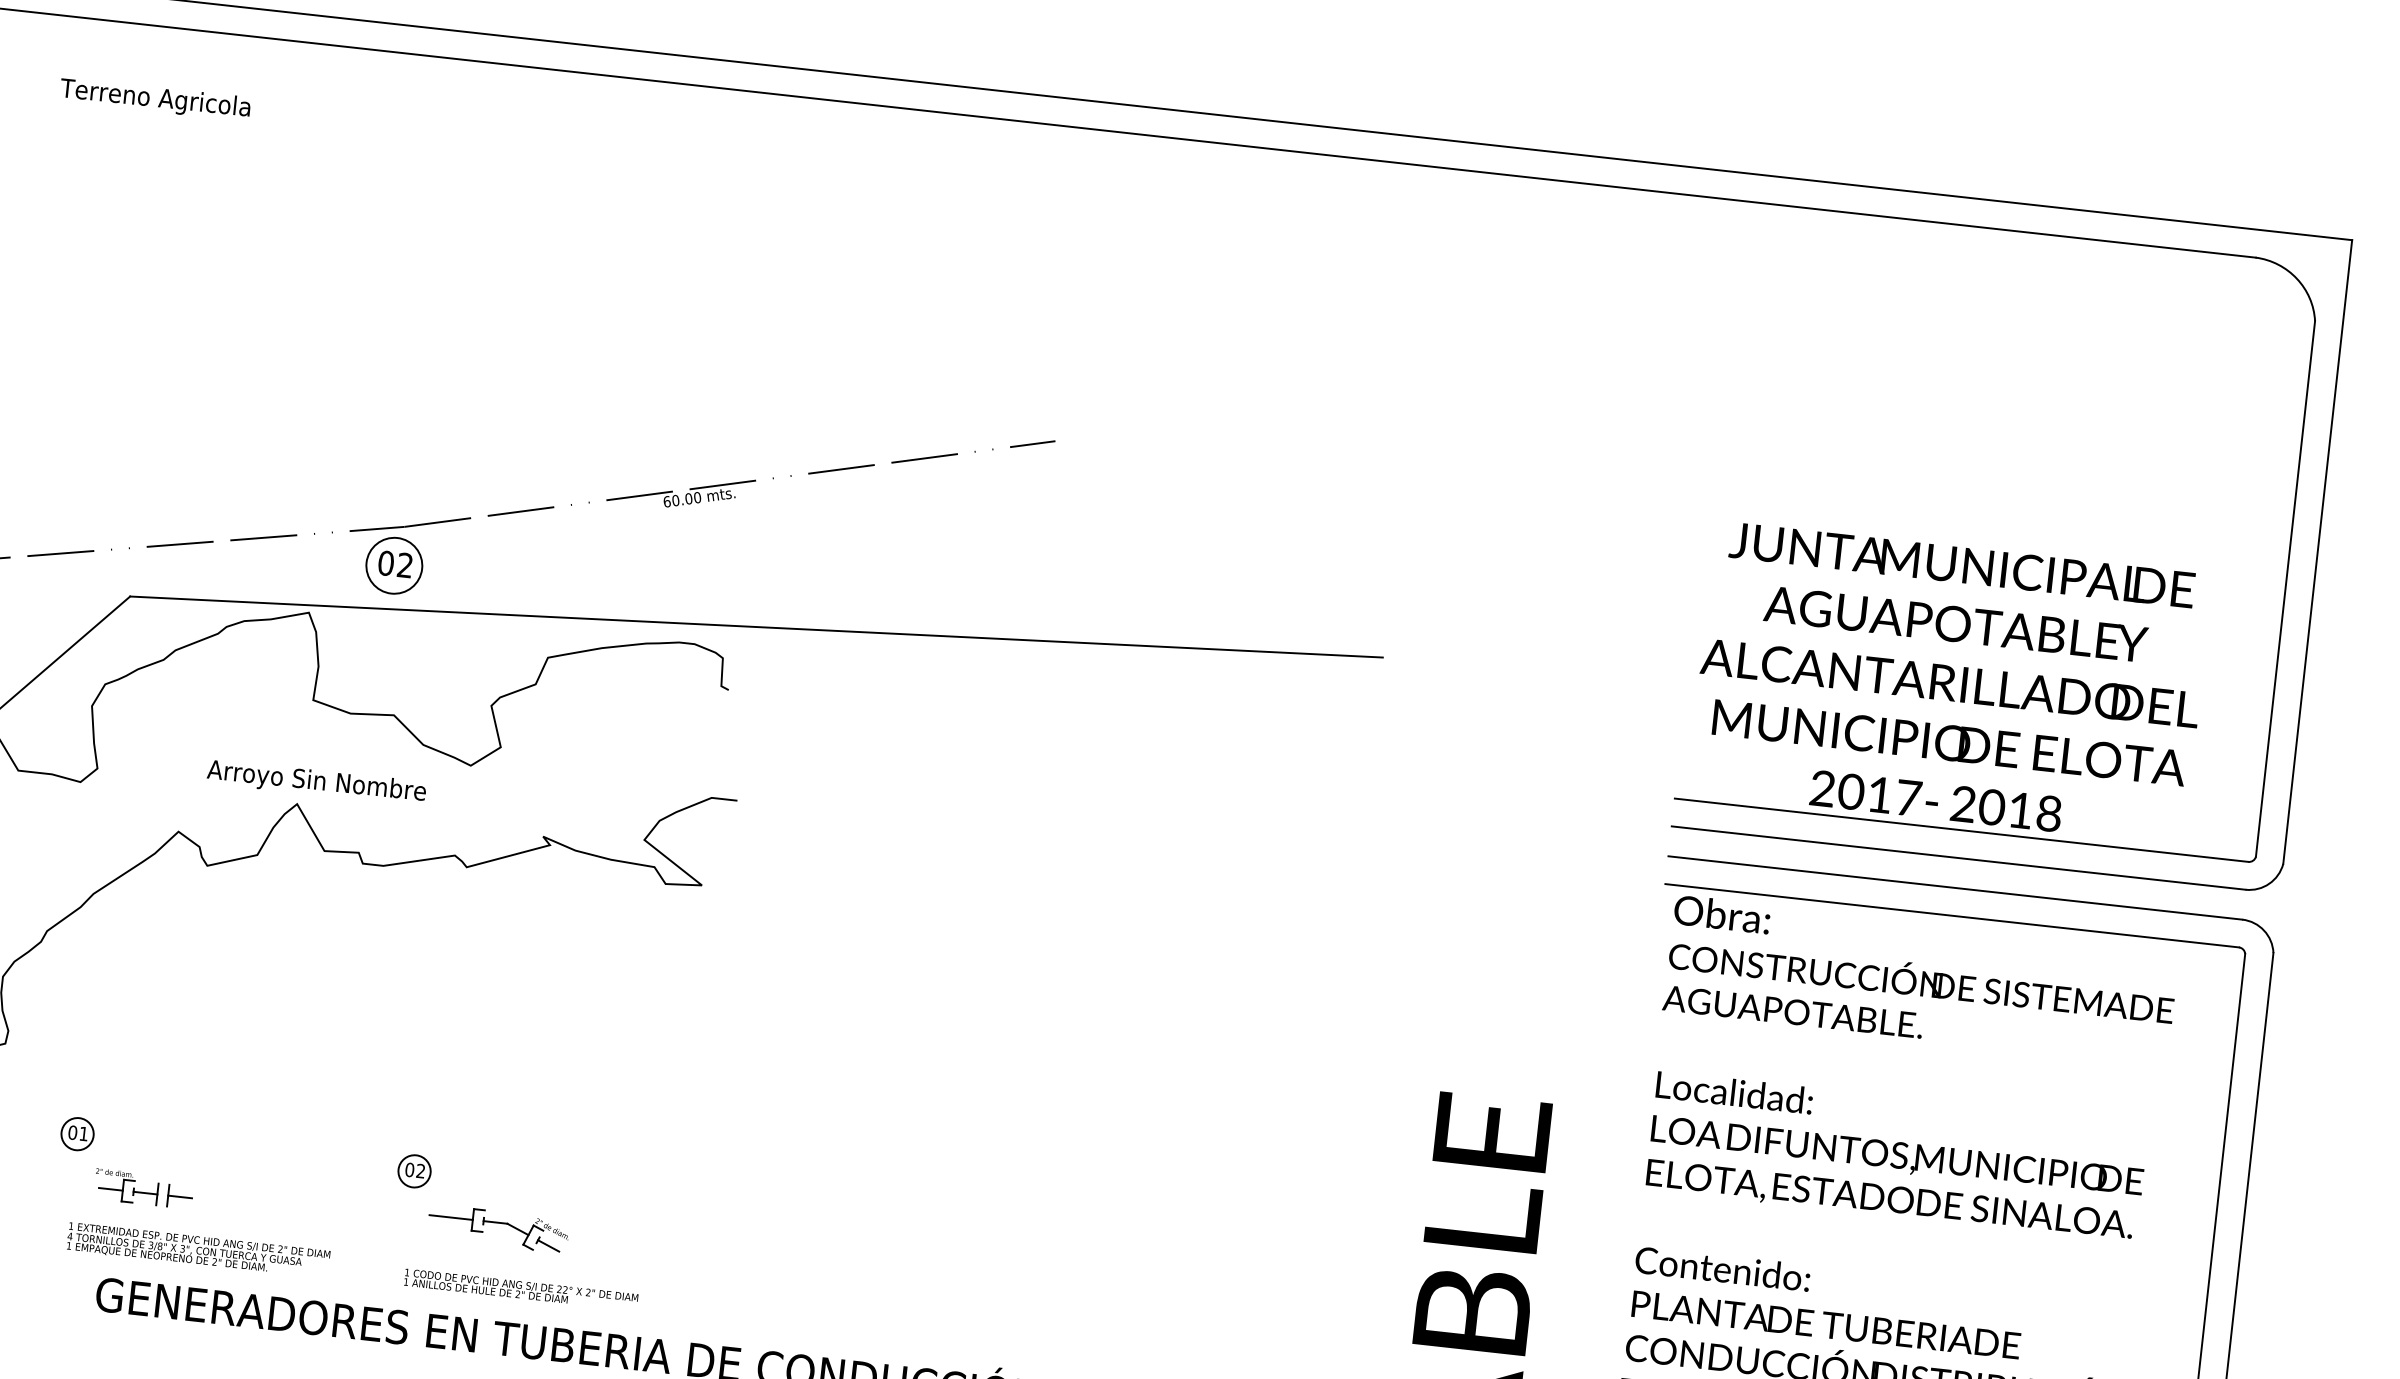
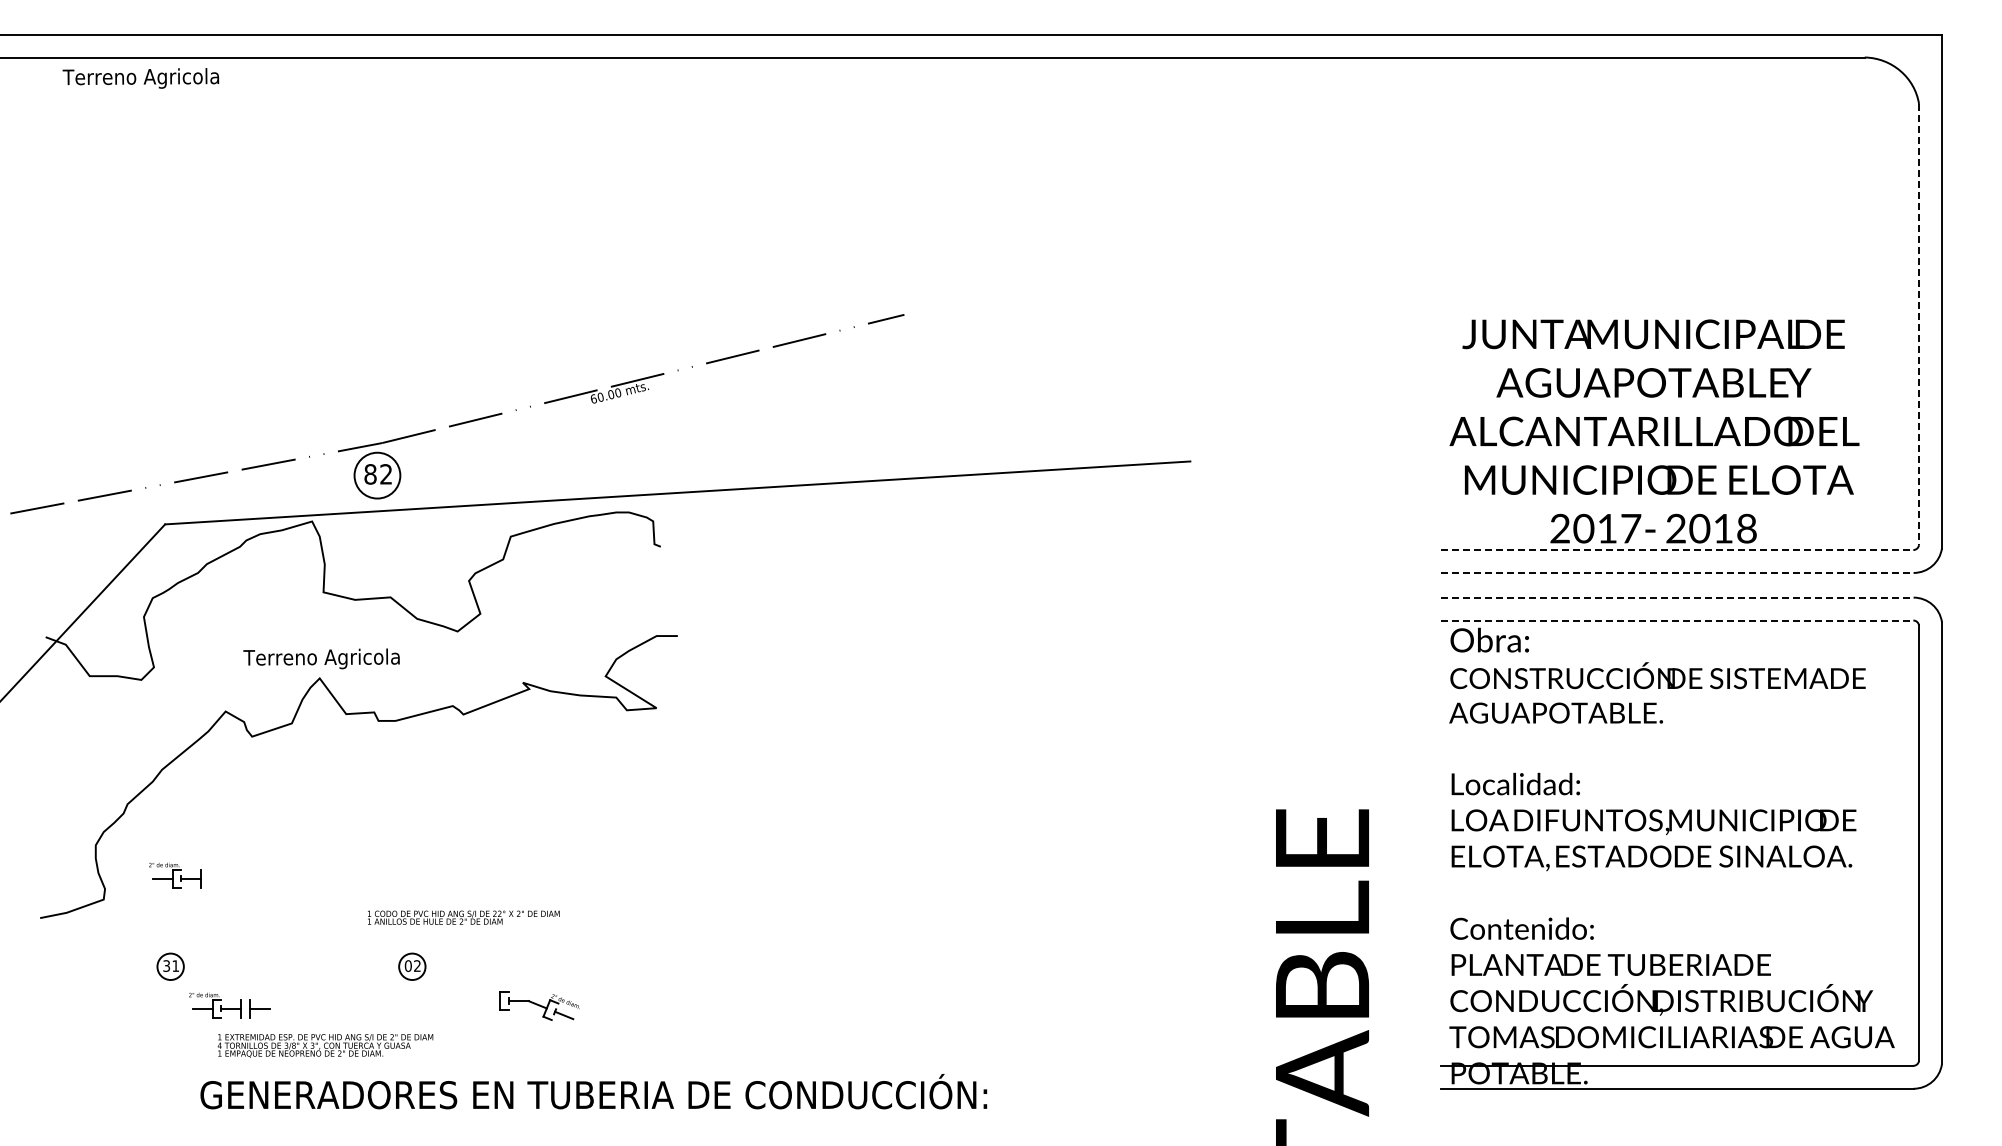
text: (154, 99) -> (140, 78), moved
text: (386, 563) -> (370, 474), 02 -> 82
line: (2286, 588) -> (1919, 324), solid -> dashed
text: (316, 781) -> (333, 658), Arroyo Sin Nombre -> Terreno Agricola
line: (1962, 830) -> (1677, 550), solid -> dashed
line: (1959, 857) -> (1677, 572), solid -> dashed
line: (1955, 887) -> (1677, 597), solid -> dashed
line: (1952, 915) -> (1677, 620), solid -> dashed
part: (95, 1024) -> (175, 875), added
text: (72, 1132) -> (166, 965), 01 -> 31
part: (414, 1171) -> (412, 966), moved
line: (451, 1218) -> (482, 1001), removed
text: (198, 1250) -> (325, 1045), moved
text: (520, 1289) -> (463, 917), moved

